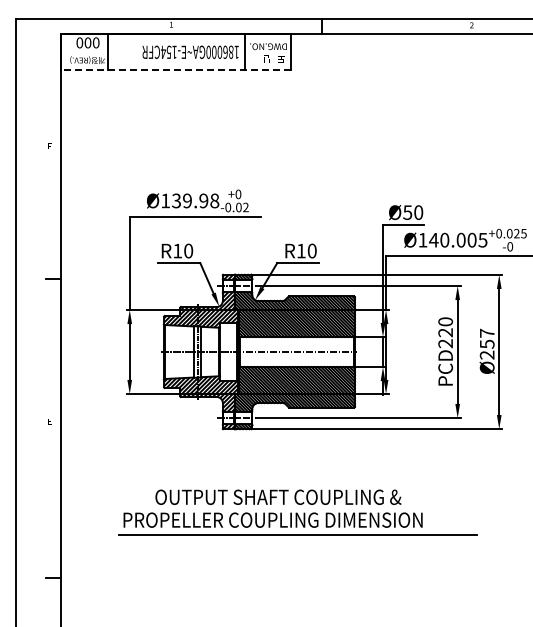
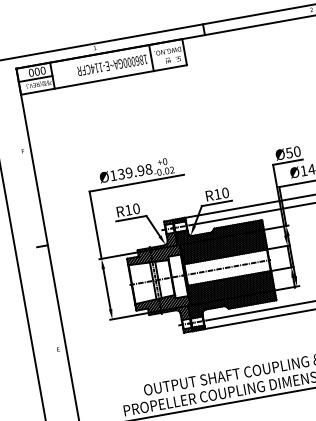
text: (168, 51) -> (96, 67), 186000GA~E-154CFR -> 186000GA~E-114CFR
line: (83, 52) -> (35, 79), added
line: (175, 69) -> (103, 79), dashed -> solid

